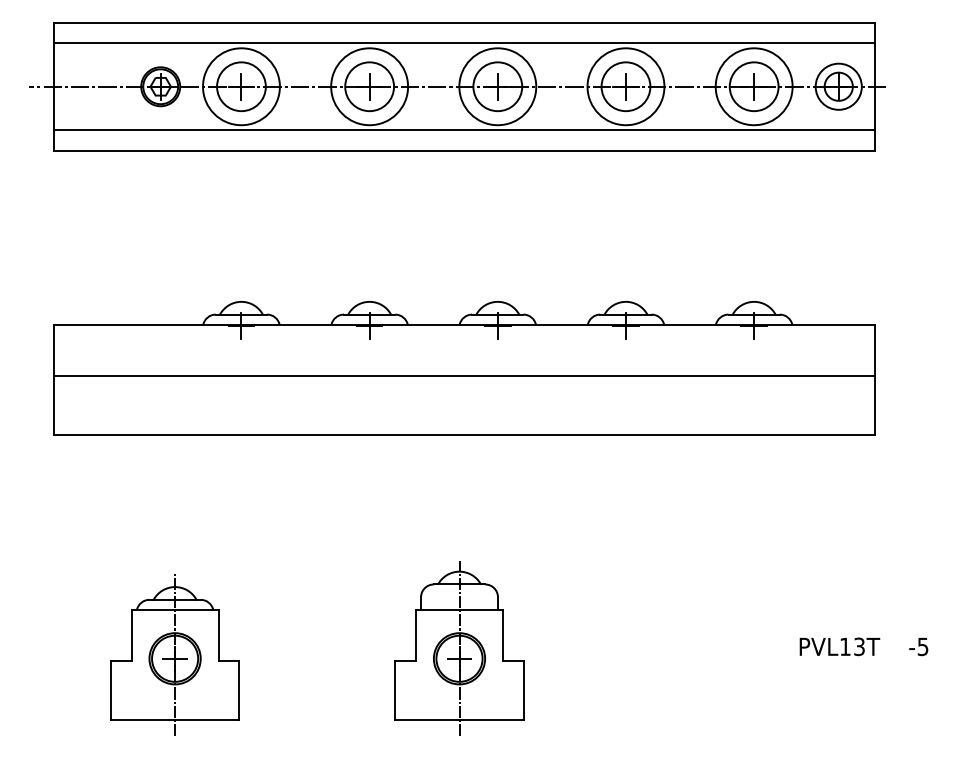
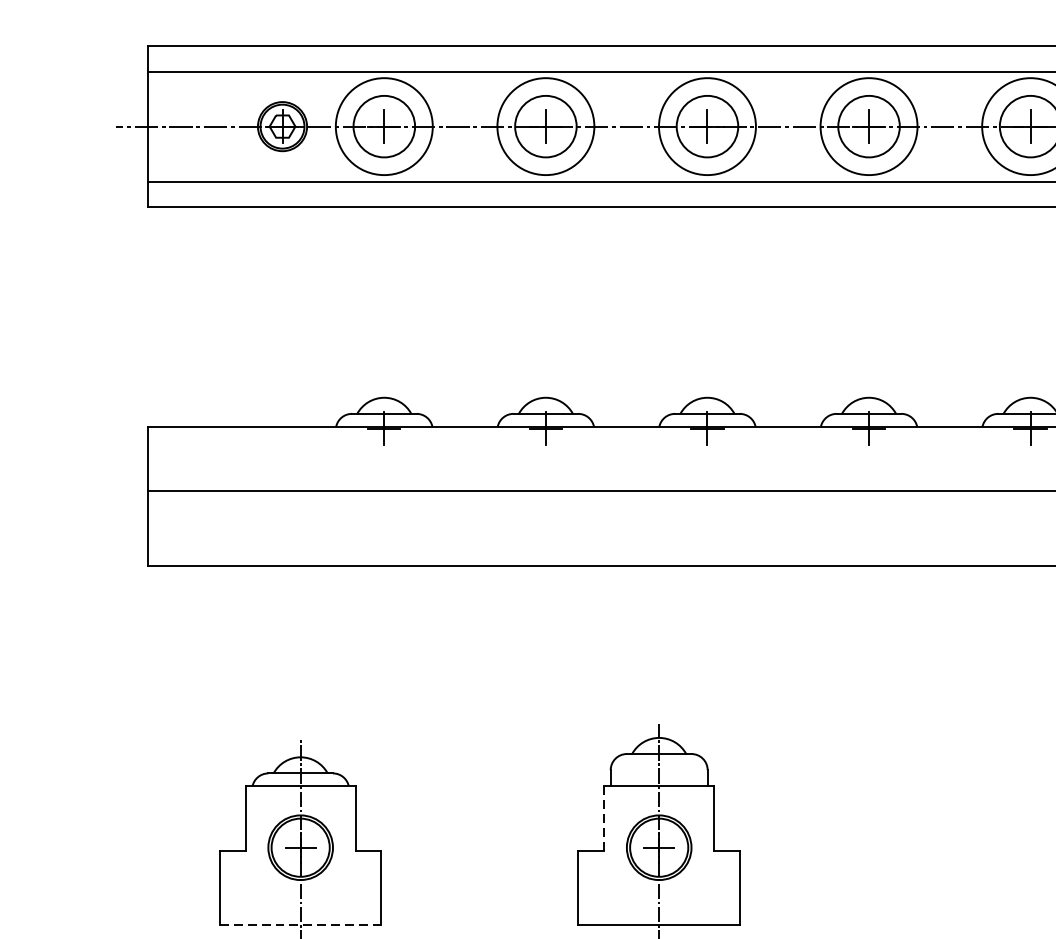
line: (415, 635) -> (603, 818), solid -> dashed
line: (174, 720) -> (299, 925), solid -> dashed

